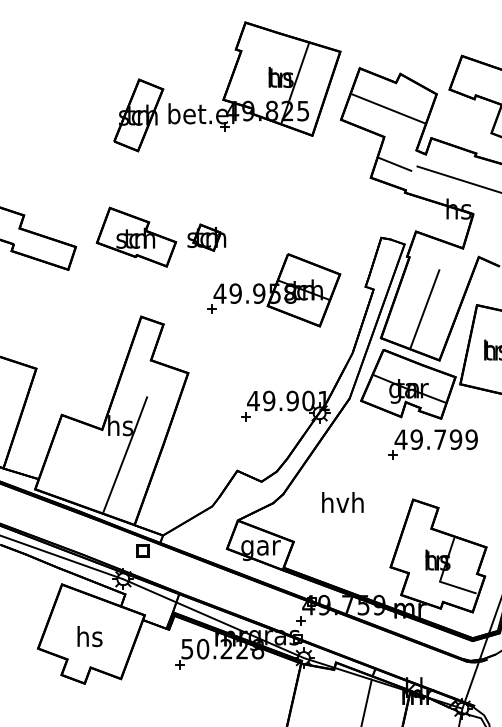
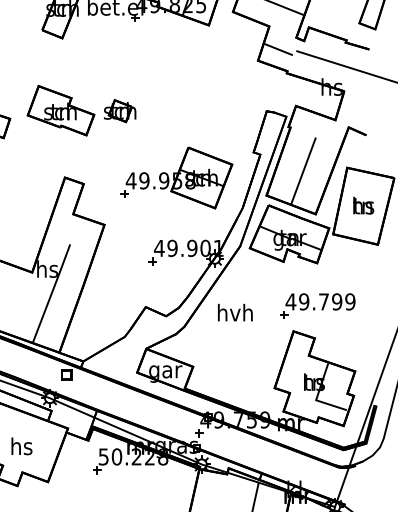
part: (274, 290) -> (177, 178), moved
part: (432, 444) -> (317, 305), moved
text: (342, 502) -> (235, 312), moved

